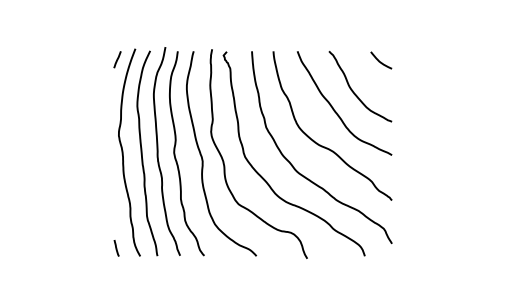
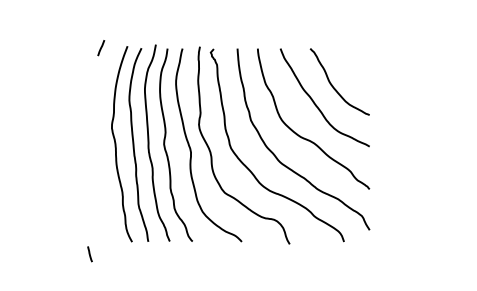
line: (117, 59) -> (101, 47), moved
curve: (380, 61) -> (358, 58), removed
line: (116, 248) -> (89, 254), moved

